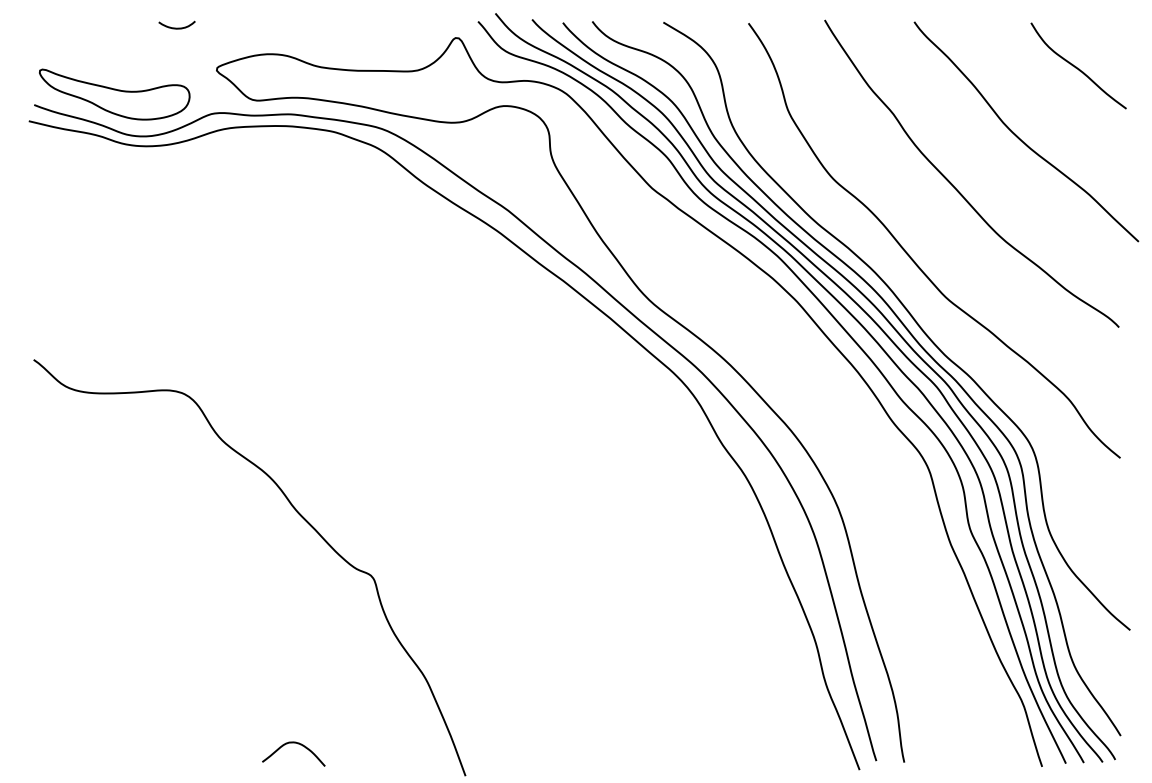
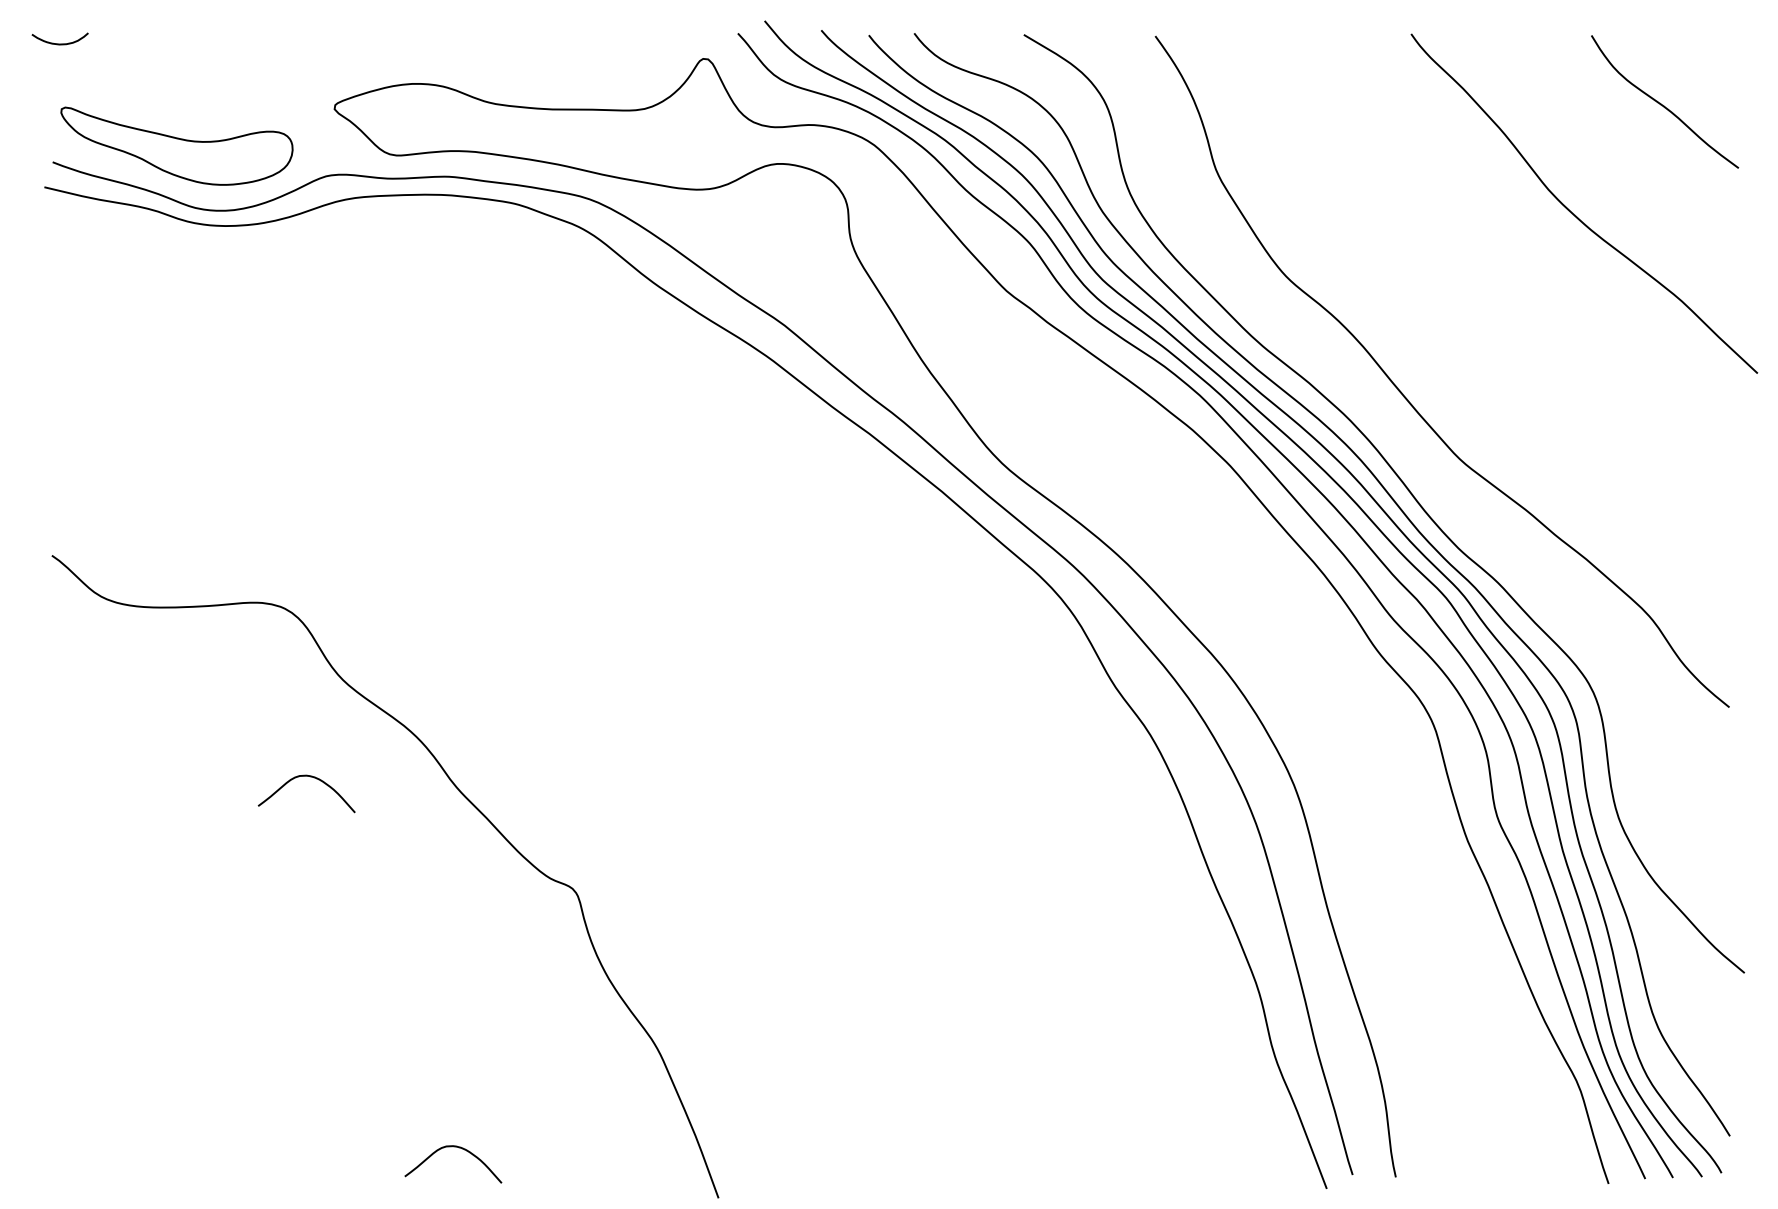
curve: (176, 27) -> (59, 42), moved
curve: (953, 184) -> (1471, 284), removed
curve: (202, 504) -> (312, 778), added

